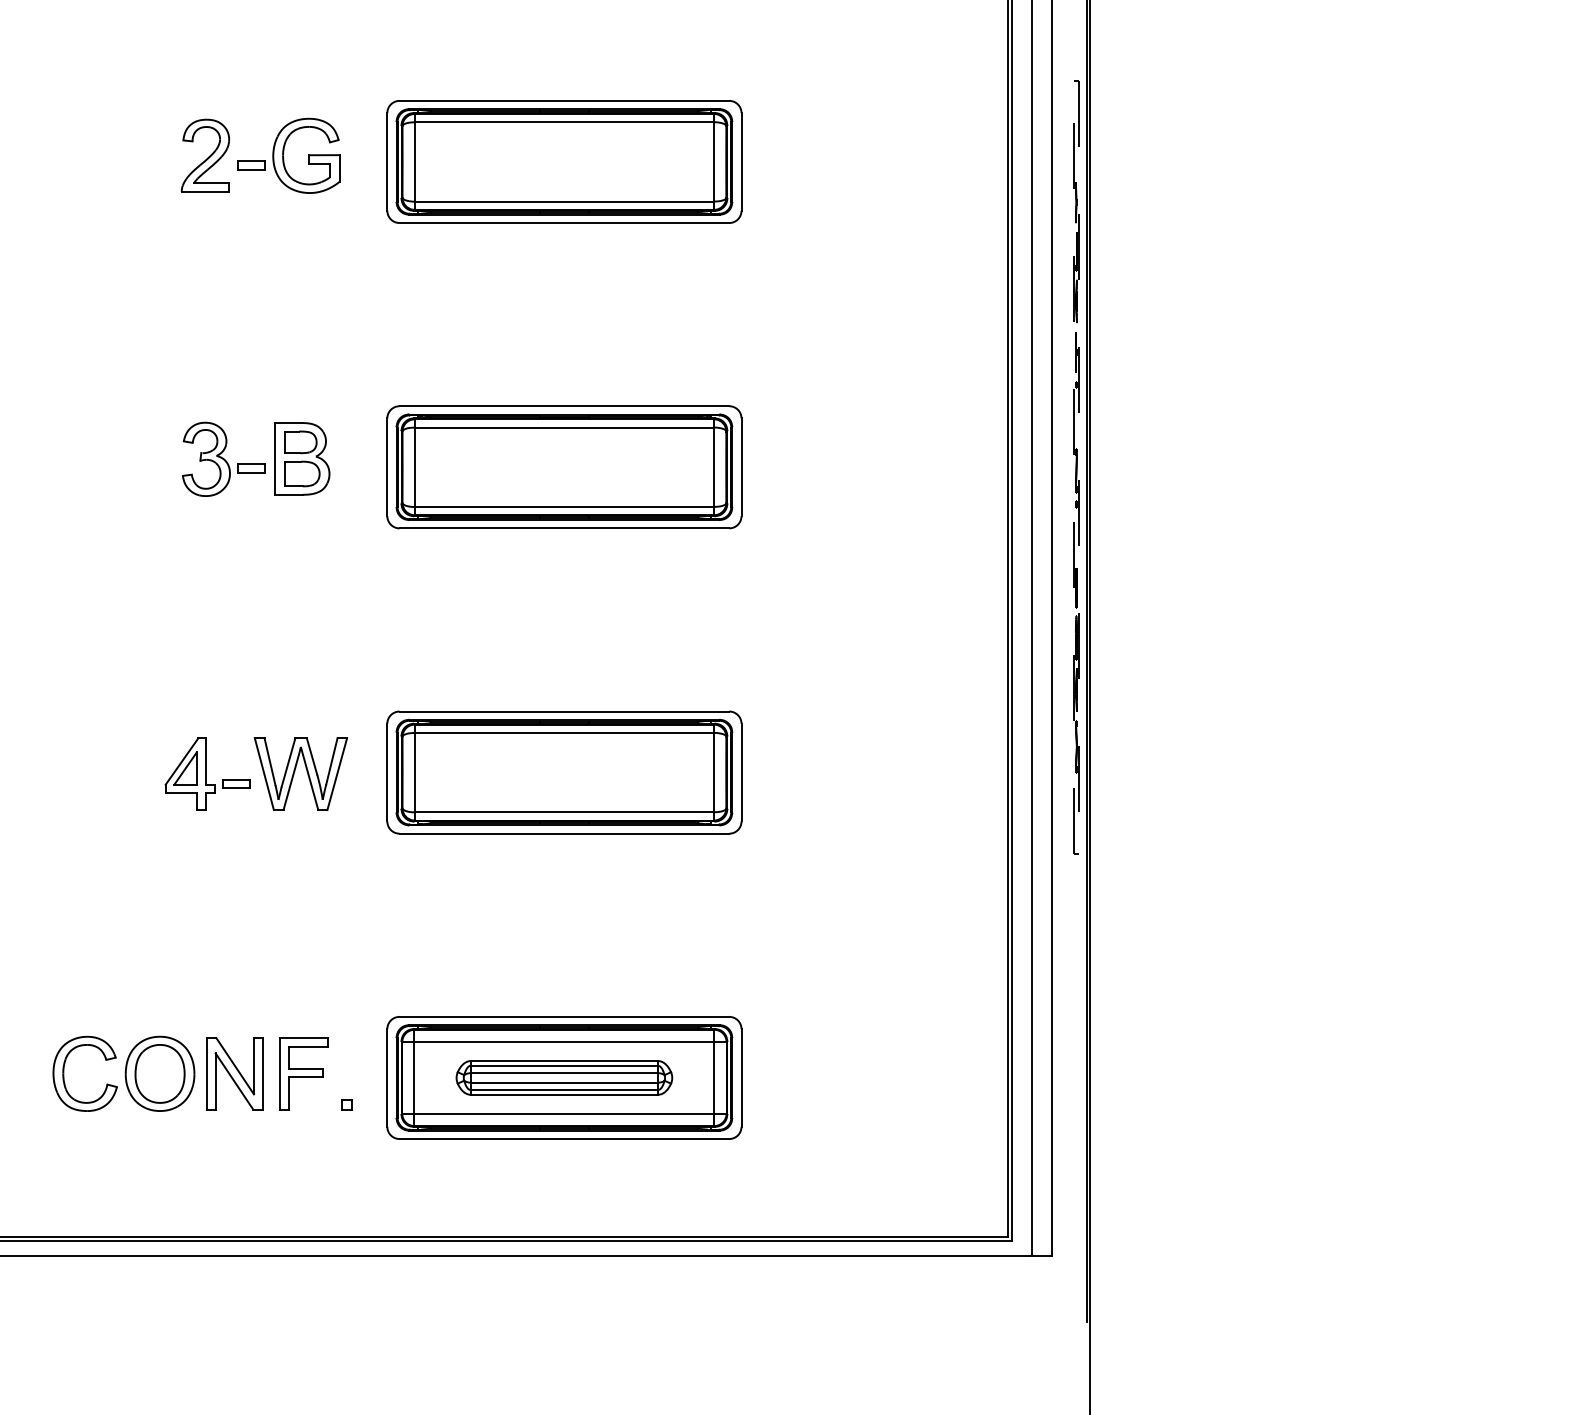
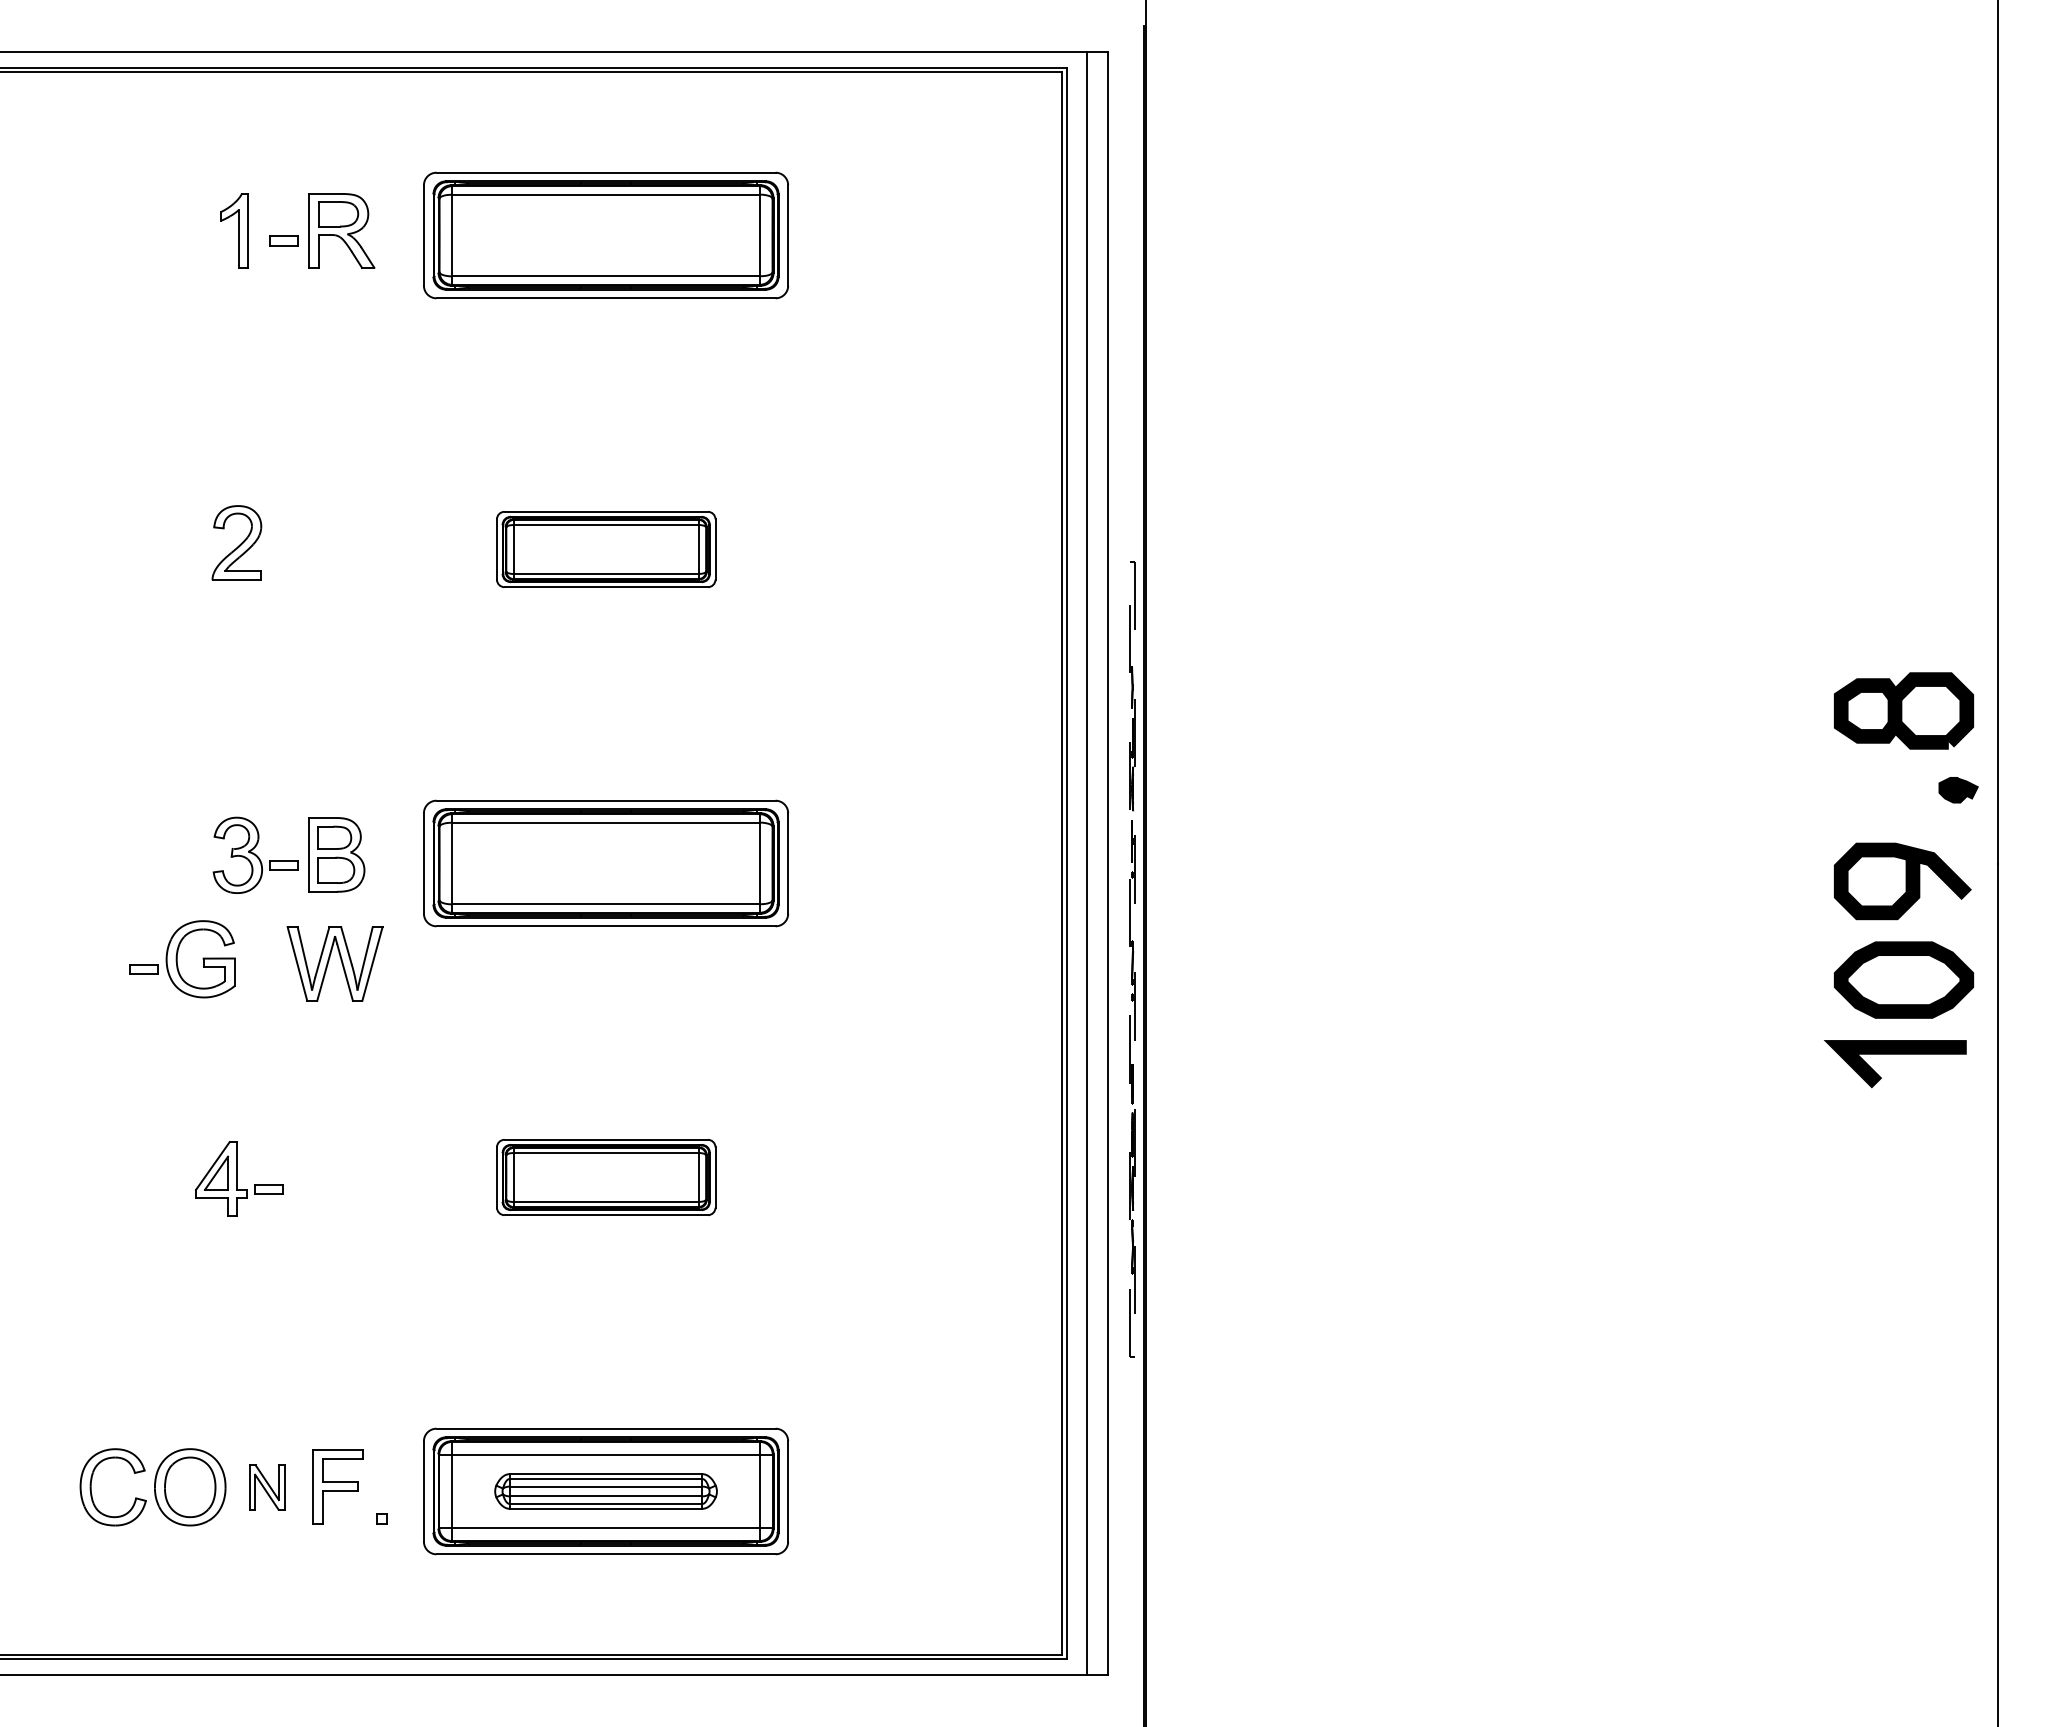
part: (288, 156) -> (182, 959), moved
part: (564, 161) -> (606, 549), size x0.6
part: (1076, 467) -> (1132, 959), moved
part: (564, 772) -> (606, 1177), size x0.6
part: (300, 773) -> (334, 963), moved
part: (234, 1074) -> (266, 1487), size x0.6

